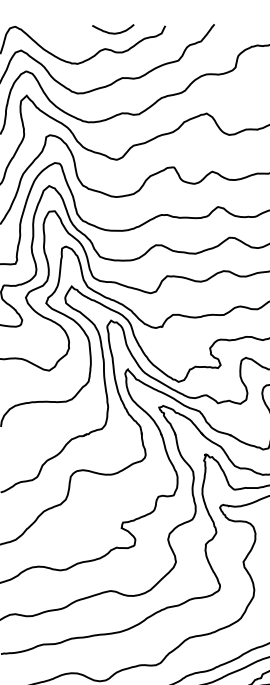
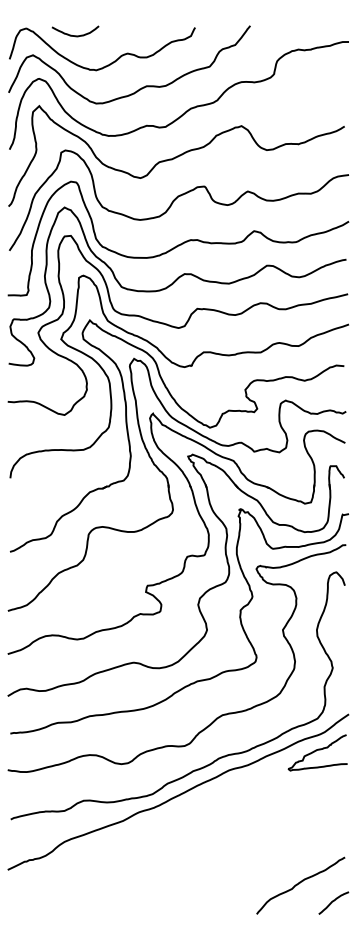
curve: (113, 32) -> (75, 35), moved

